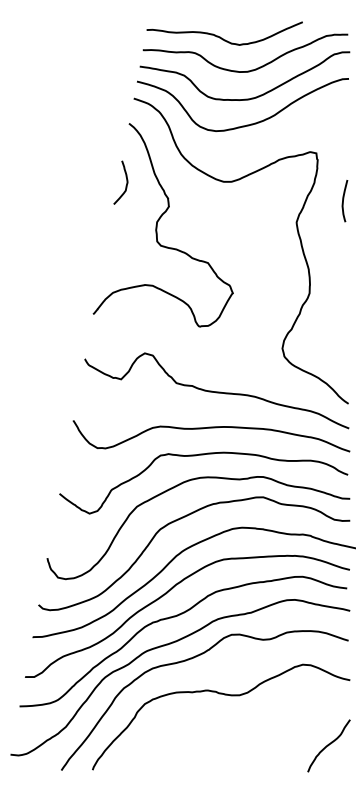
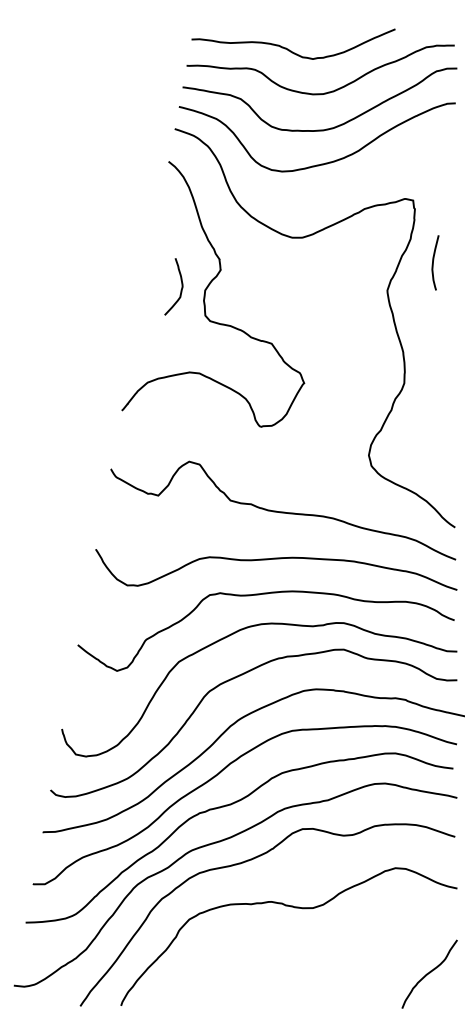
curve: (126, 182) -> (181, 286), moved
curve: (343, 200) -> (433, 262), moved

